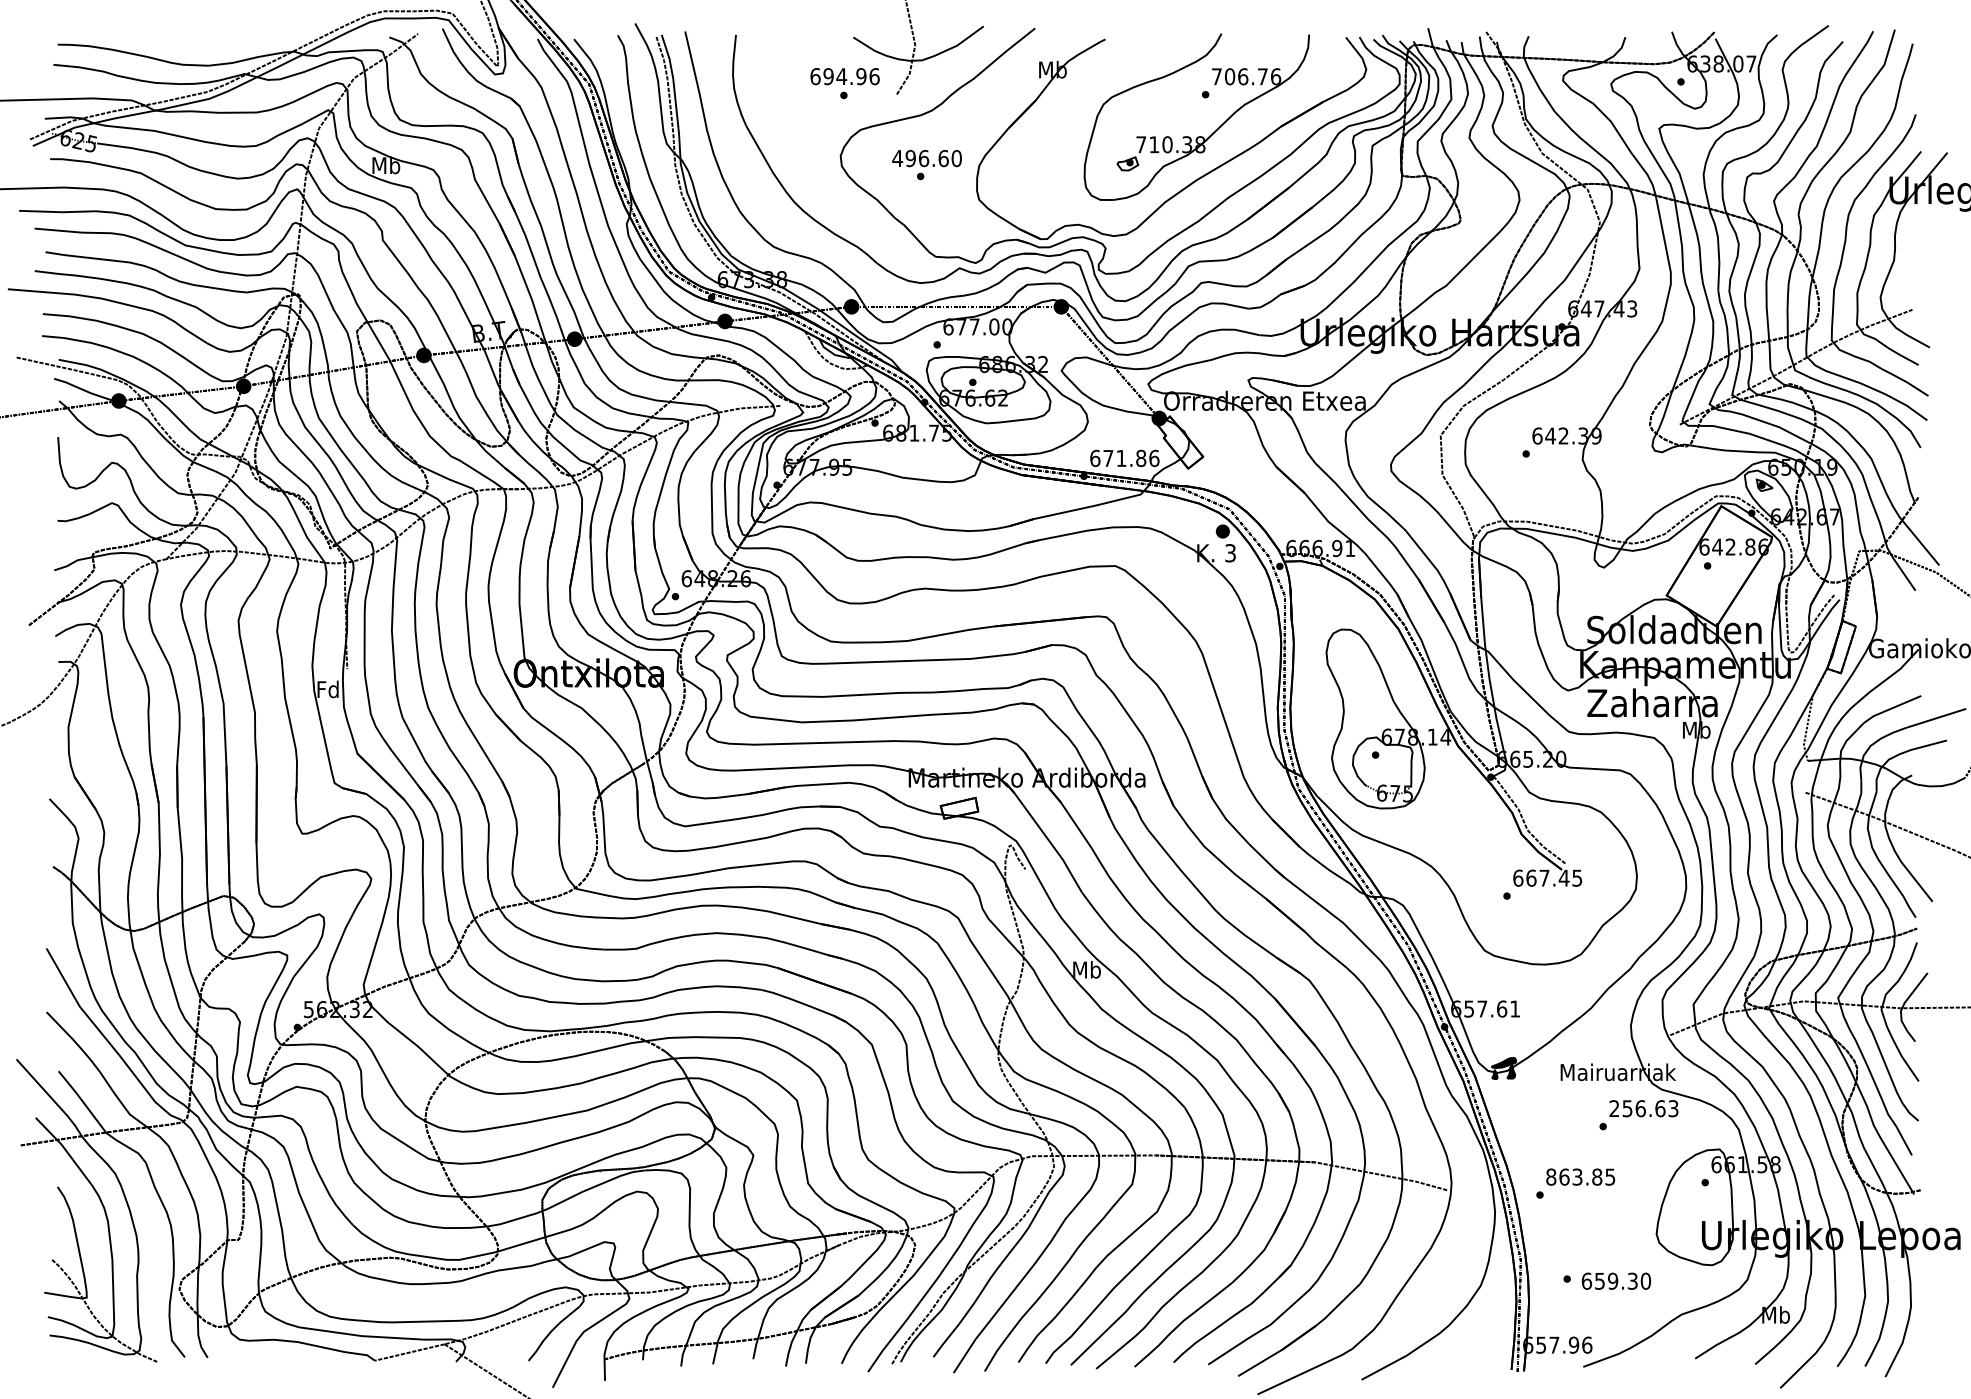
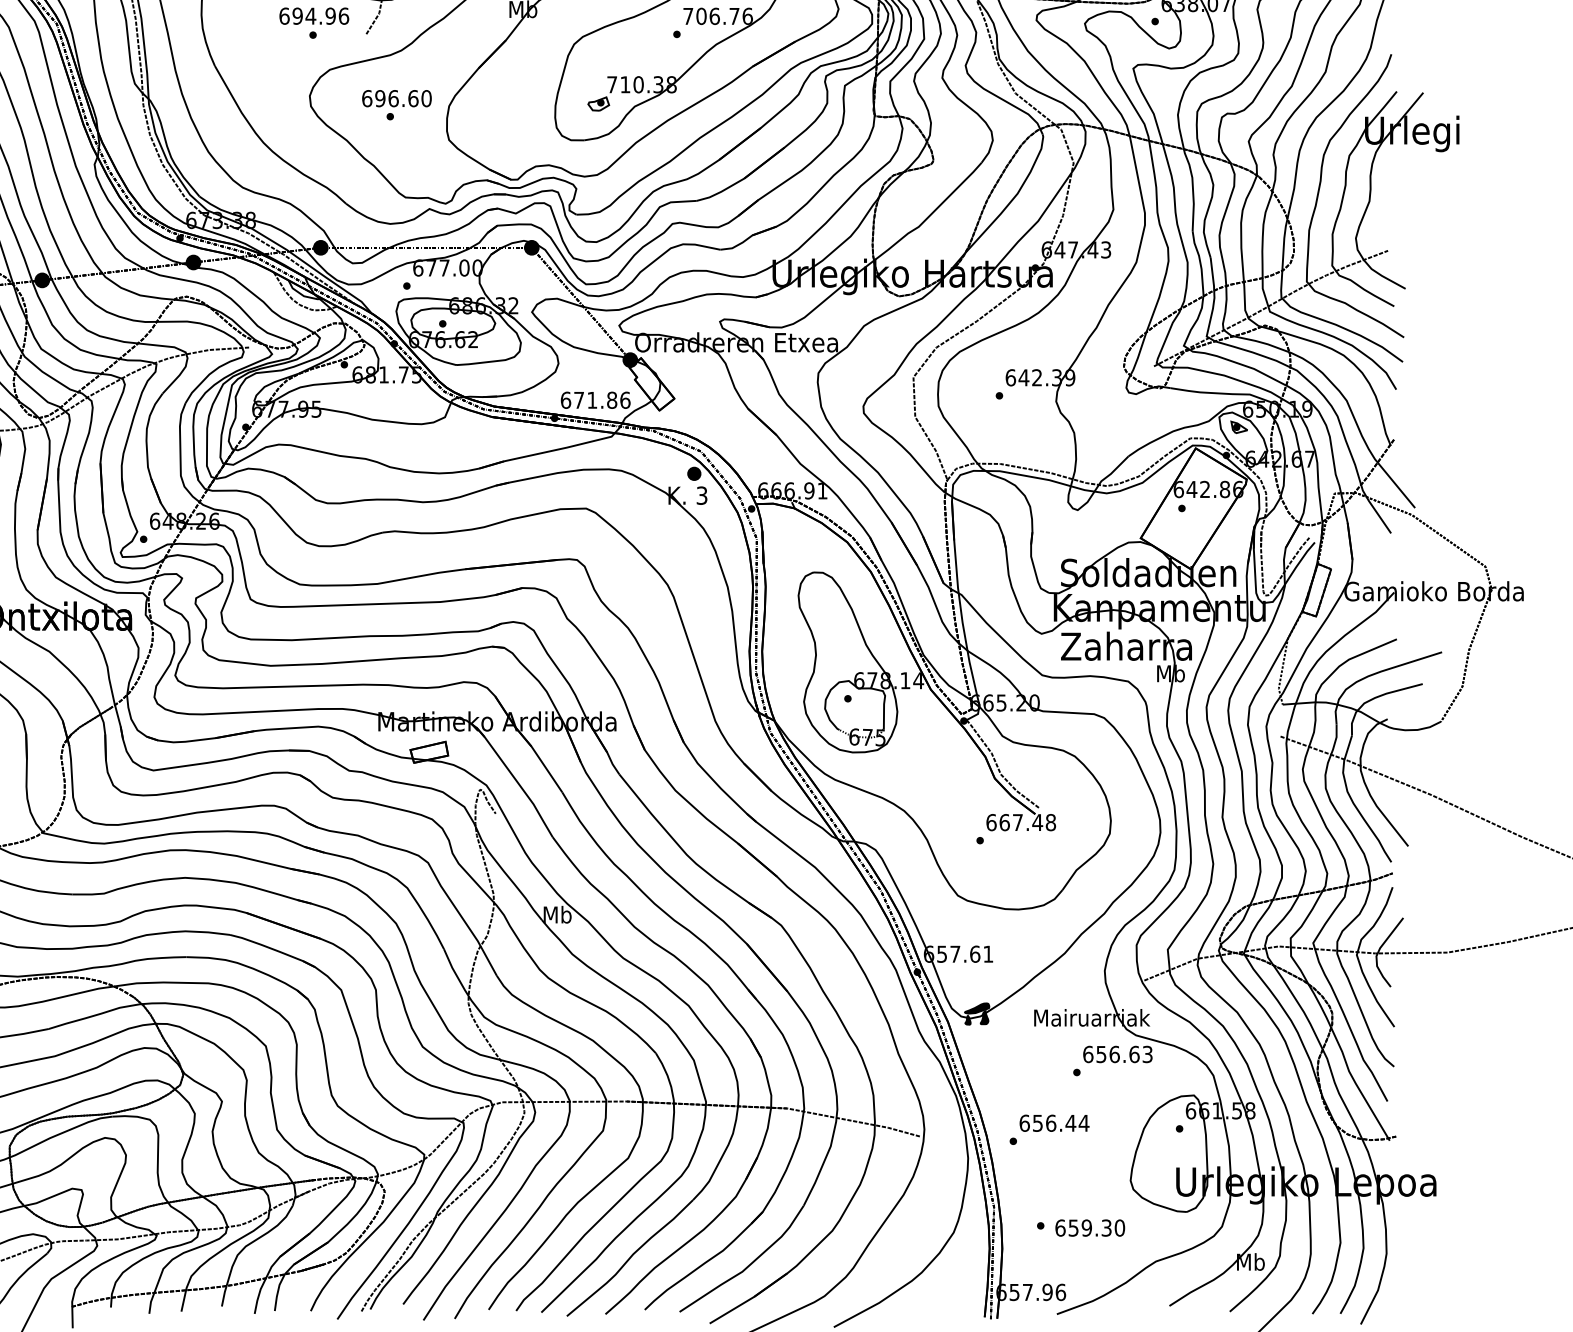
text: (897, 158) -> (366, 98), 496.60 -> 696.60
text: (1577, 877) -> (1051, 821), 667.45 -> 667.48
text: (1614, 1108) -> (1088, 1054), 256.63 -> 656.63
text: (1580, 1176) -> (1054, 1122), 863.85 -> 656.44

